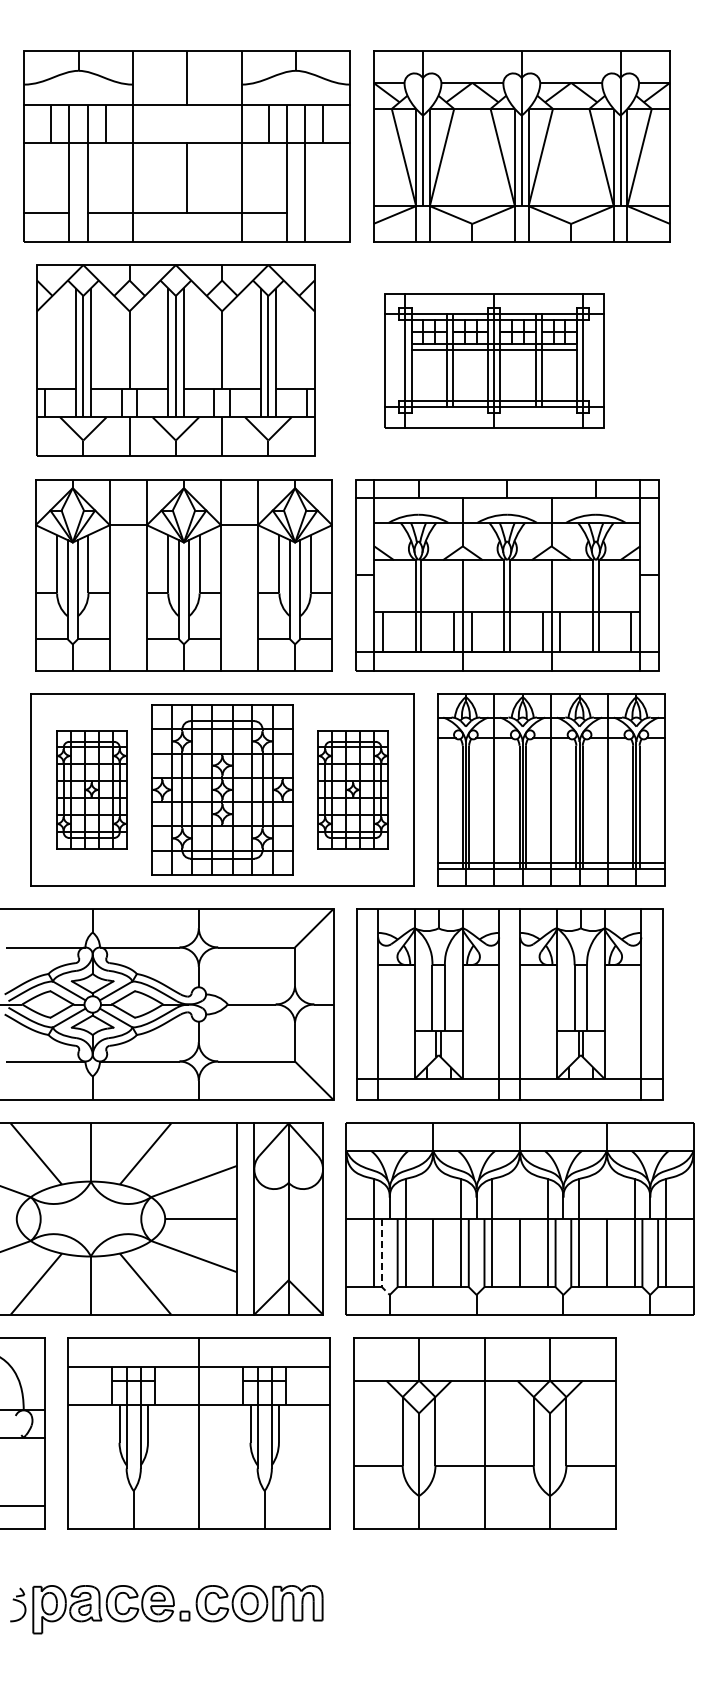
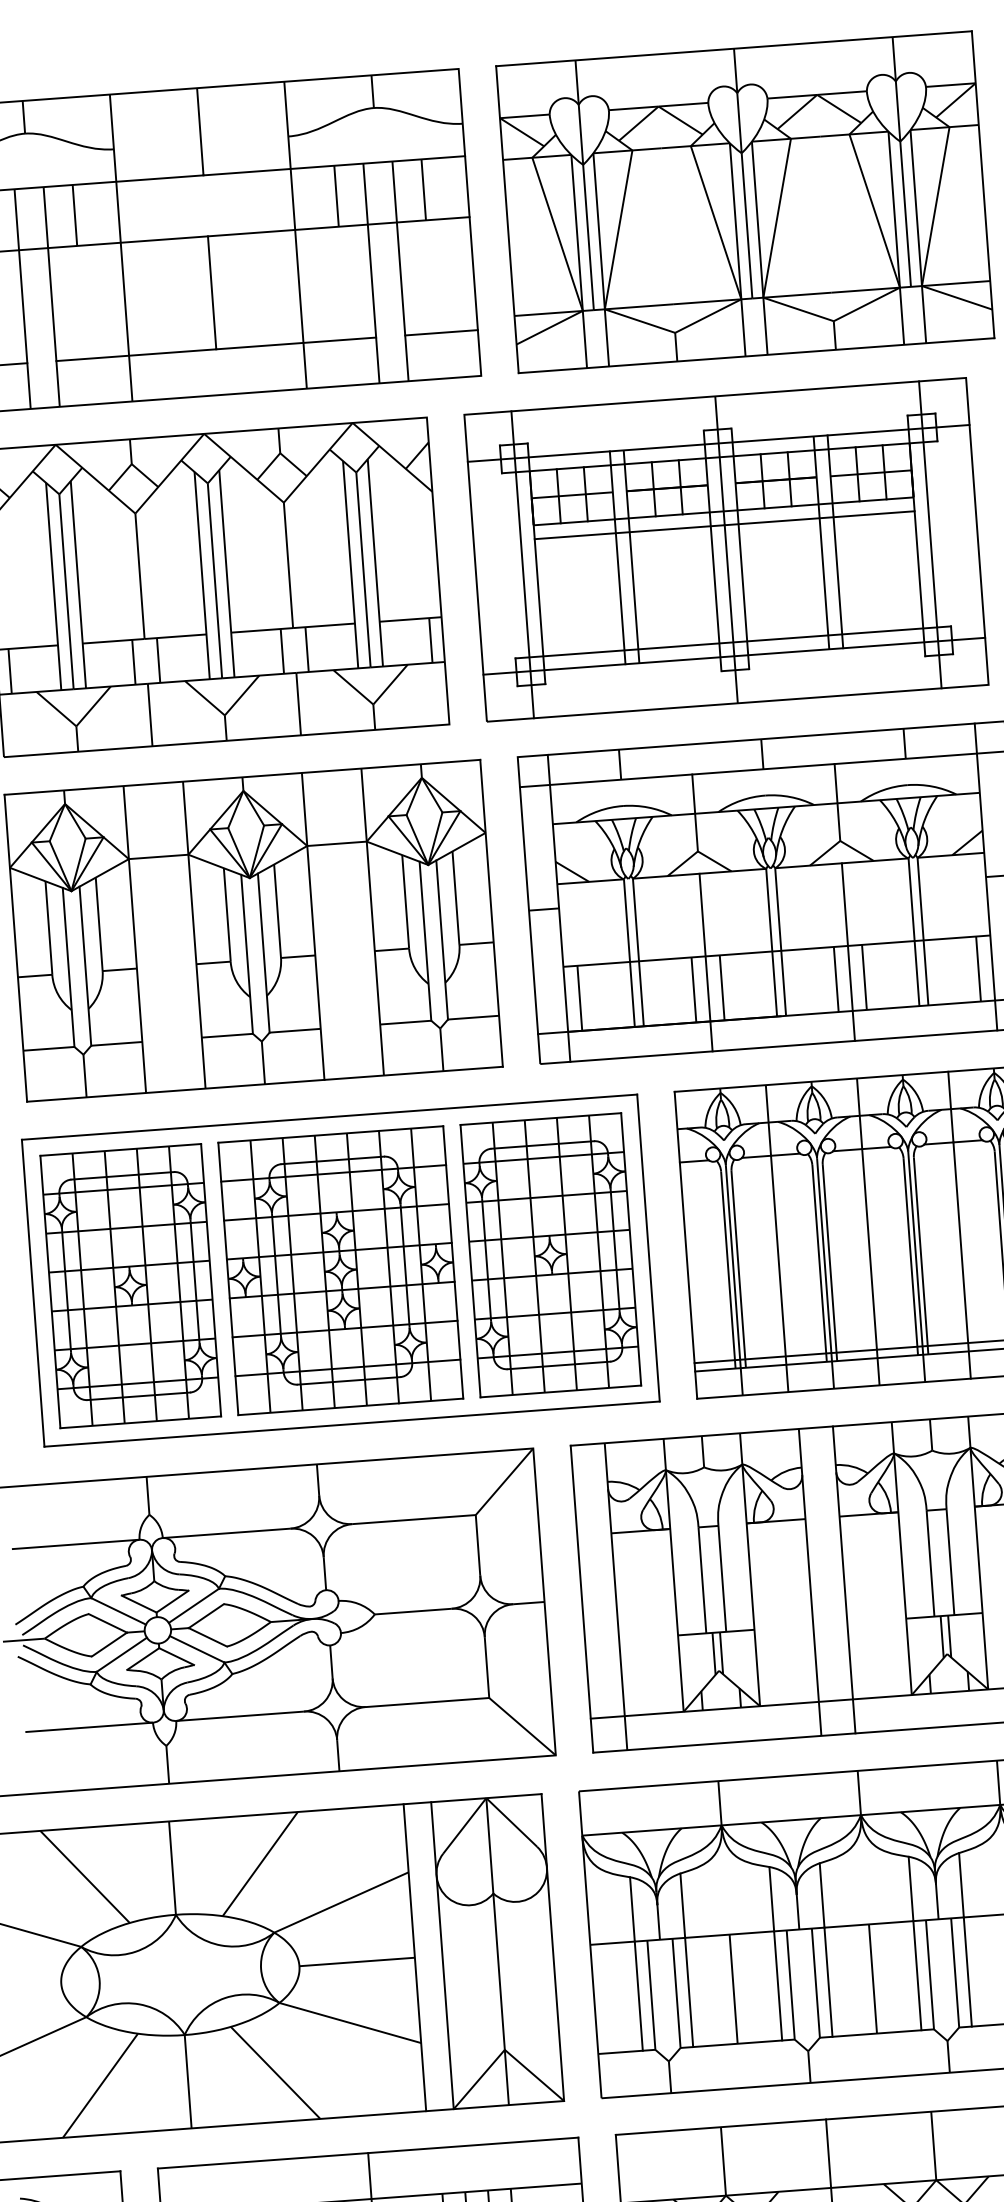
line: (327, 213) -> (441, 333), added
part: (494, 360) -> (726, 549), size x1.43
part: (91, 789) -> (130, 1285), size x1.43
part: (352, 789) -> (549, 1254), size x1.43
line: (381, 1259) -> (651, 2005), dashed -> solid

